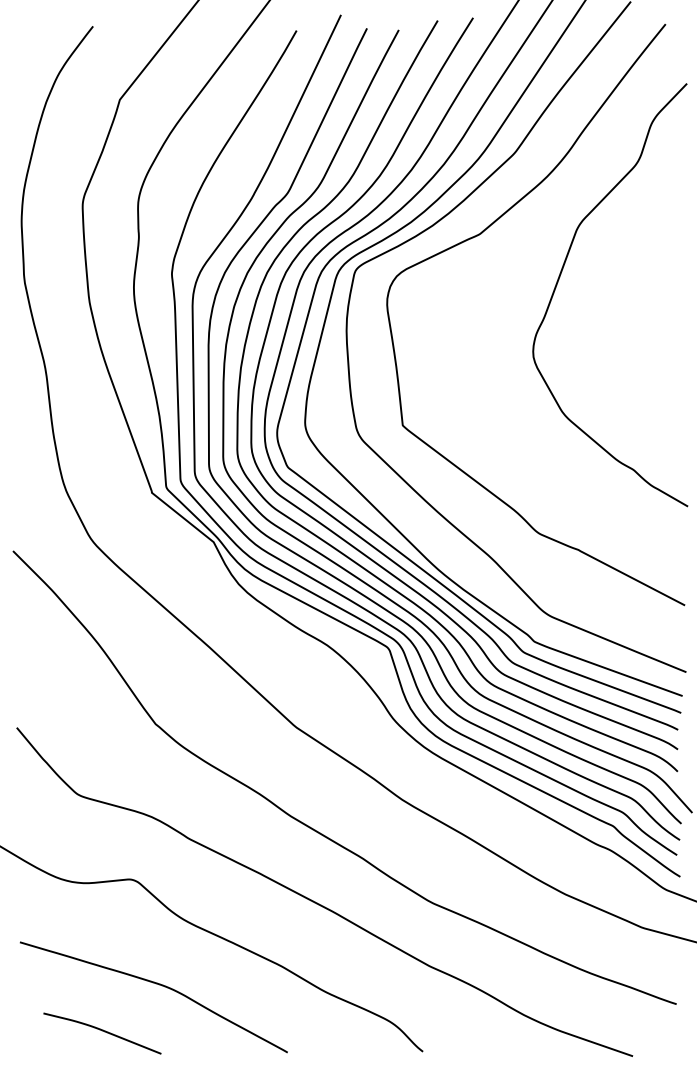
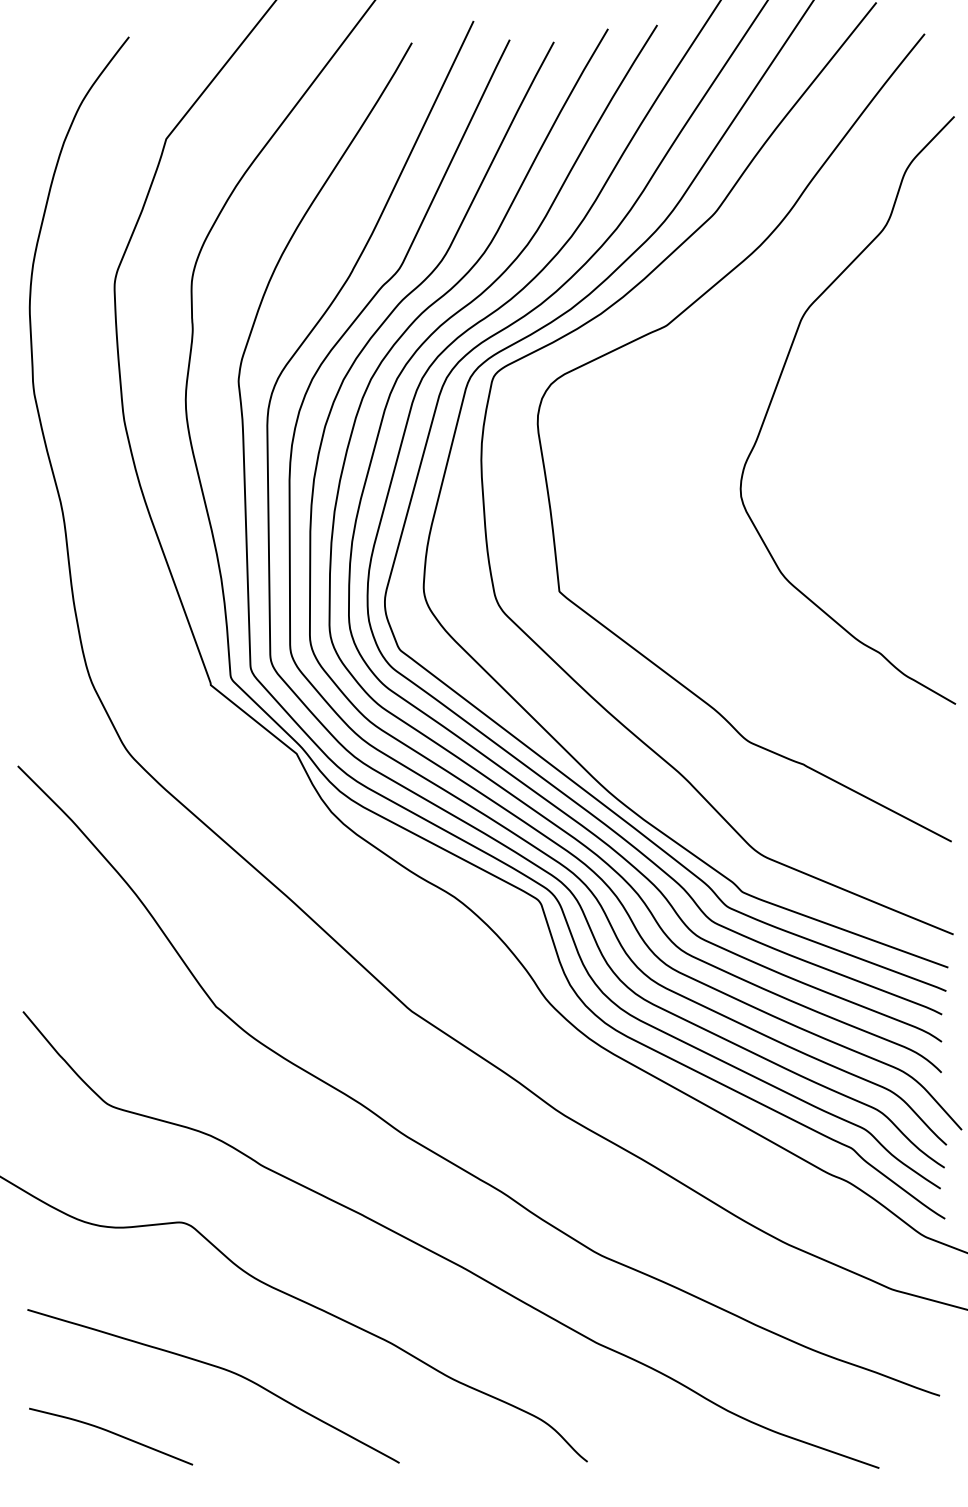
curve: (104, 1032) -> (113, 1434), moved

